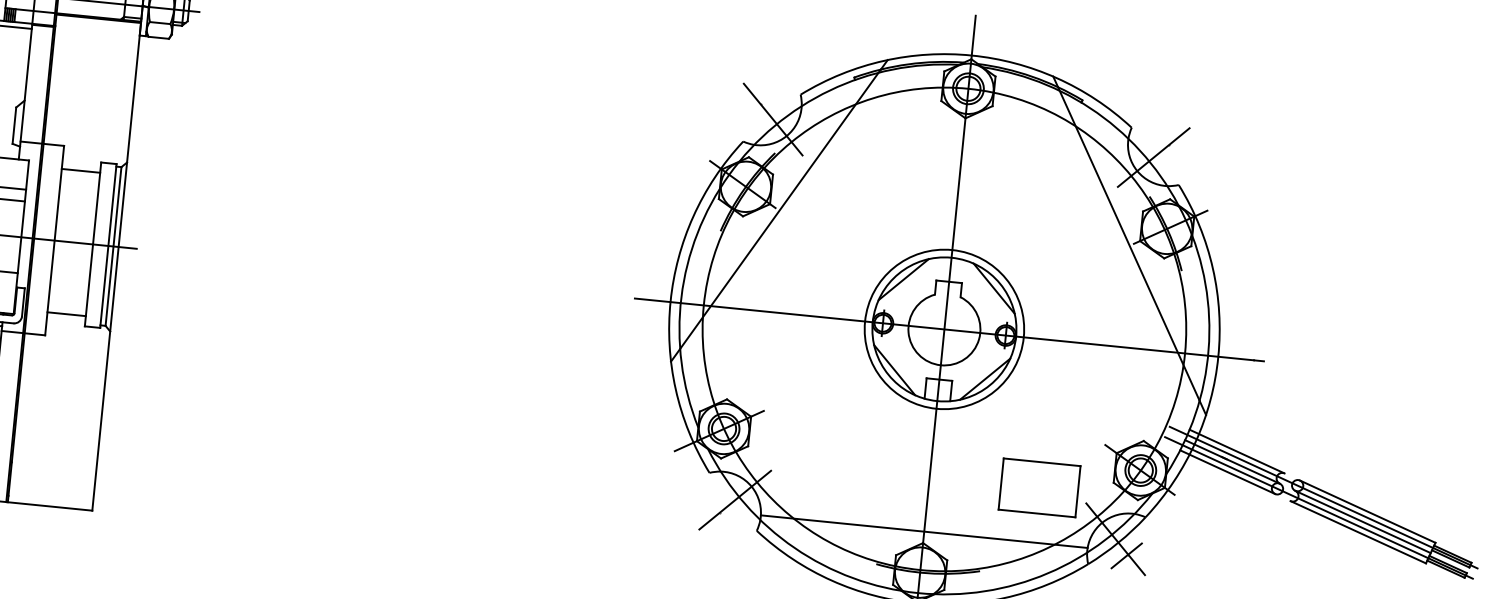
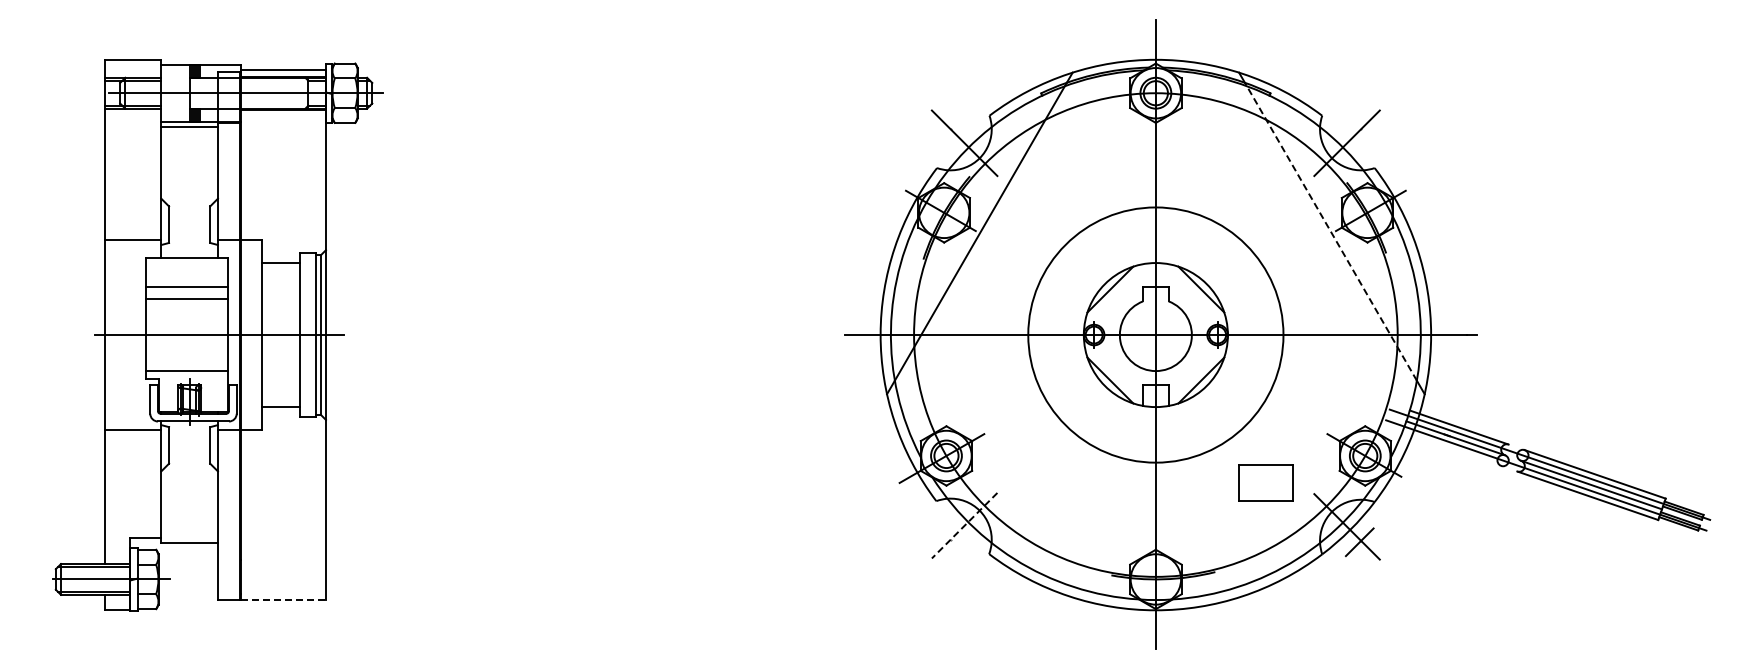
line: (1128, 243) -> (1330, 231), solid -> dashed
circle: (944, 328) -> (1155, 334), size x1.6
line: (1227, 471) -> (1451, 448), removed
part: (1039, 488) -> (1266, 483), size x0.7
line: (734, 500) -> (964, 526), solid -> dashed
line: (51, 507) -> (284, 600), solid -> dashed
line: (923, 531) -> (1155, 538), removed

